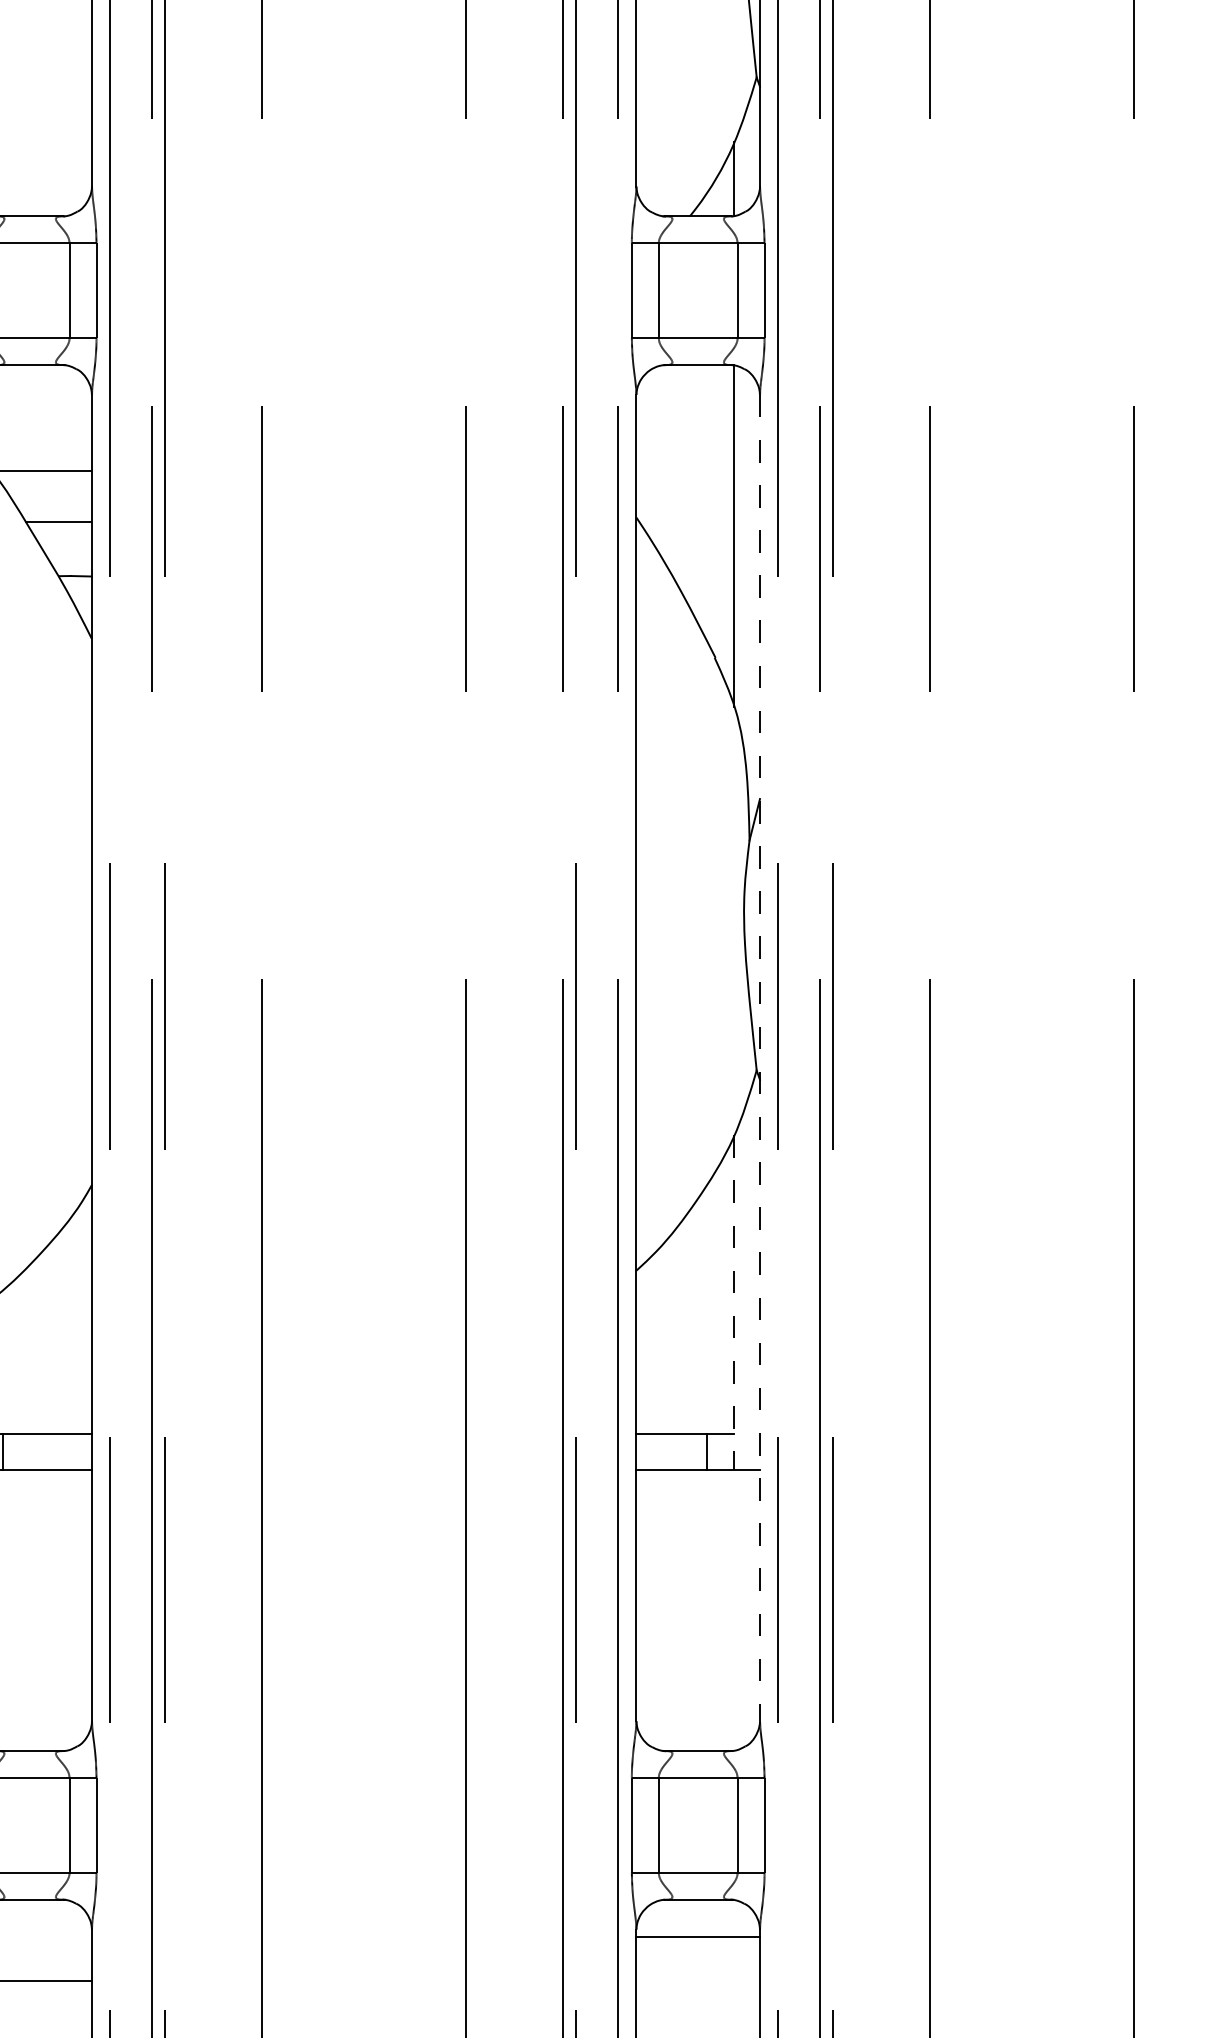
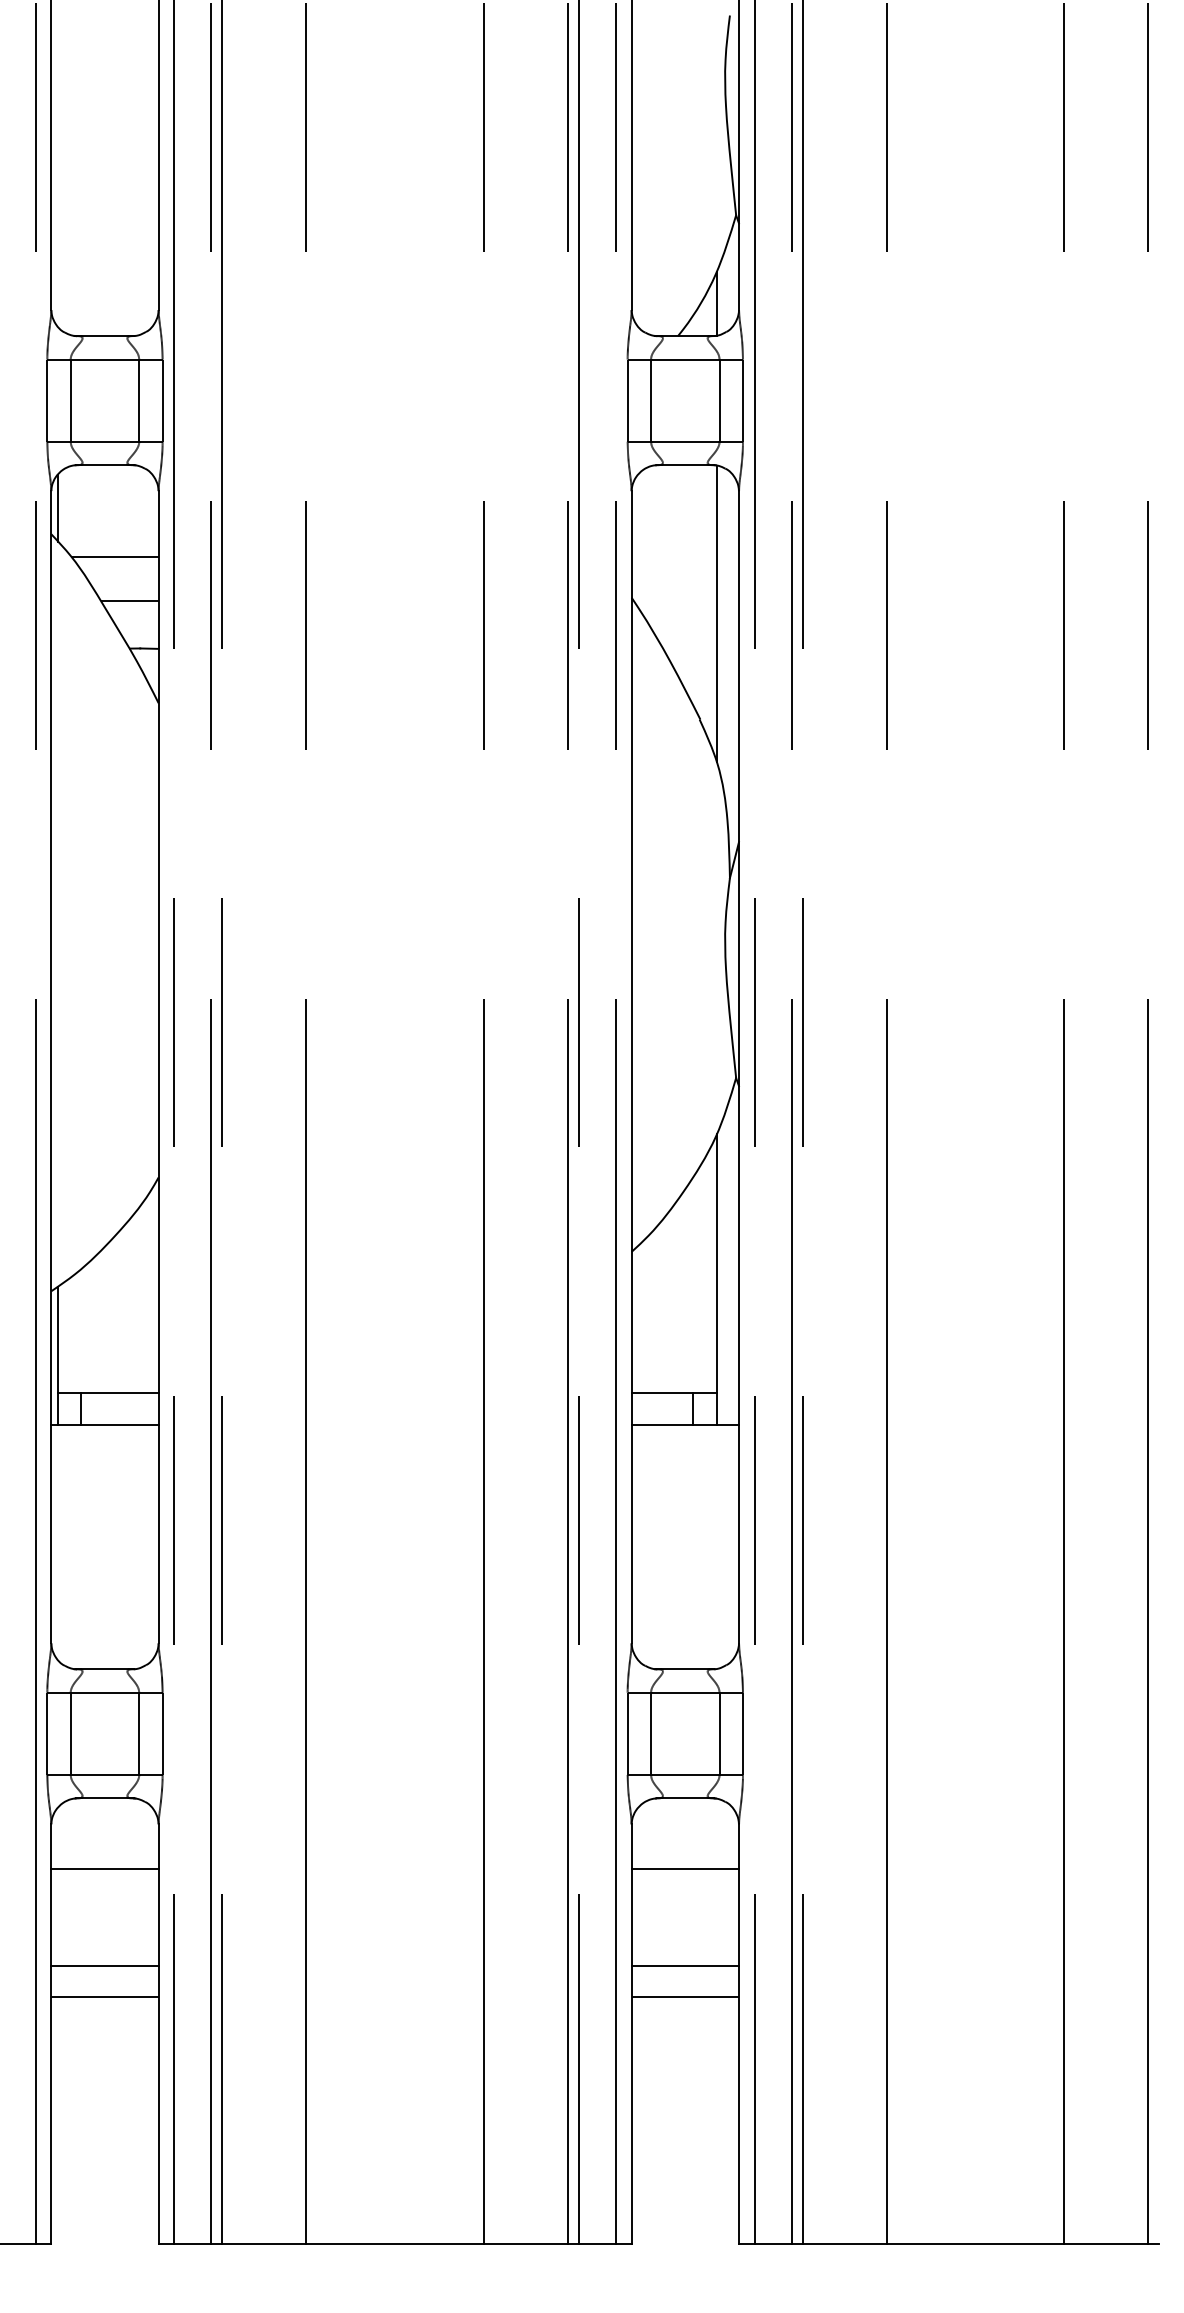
line: (759, 1058) -> (738, 1067), dashed -> solid
line: (734, 1303) -> (716, 1280), dashed -> solid
line: (697, 1936) -> (684, 1868), moved

